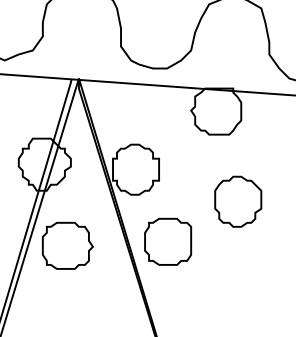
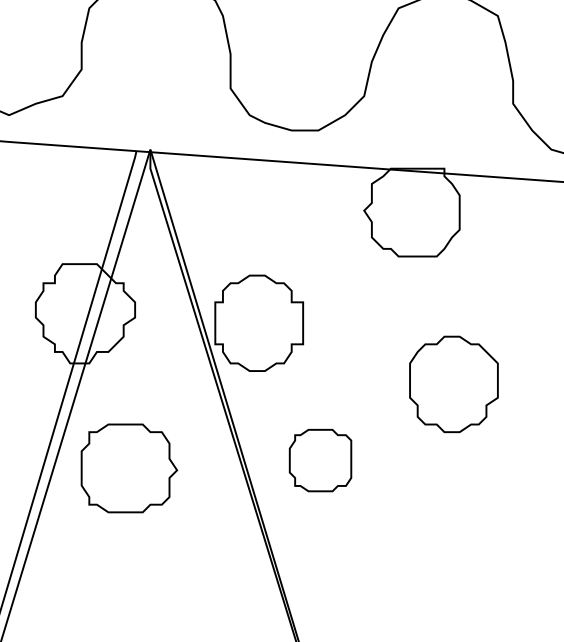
part: (168, 241) -> (321, 460), size x0.7

